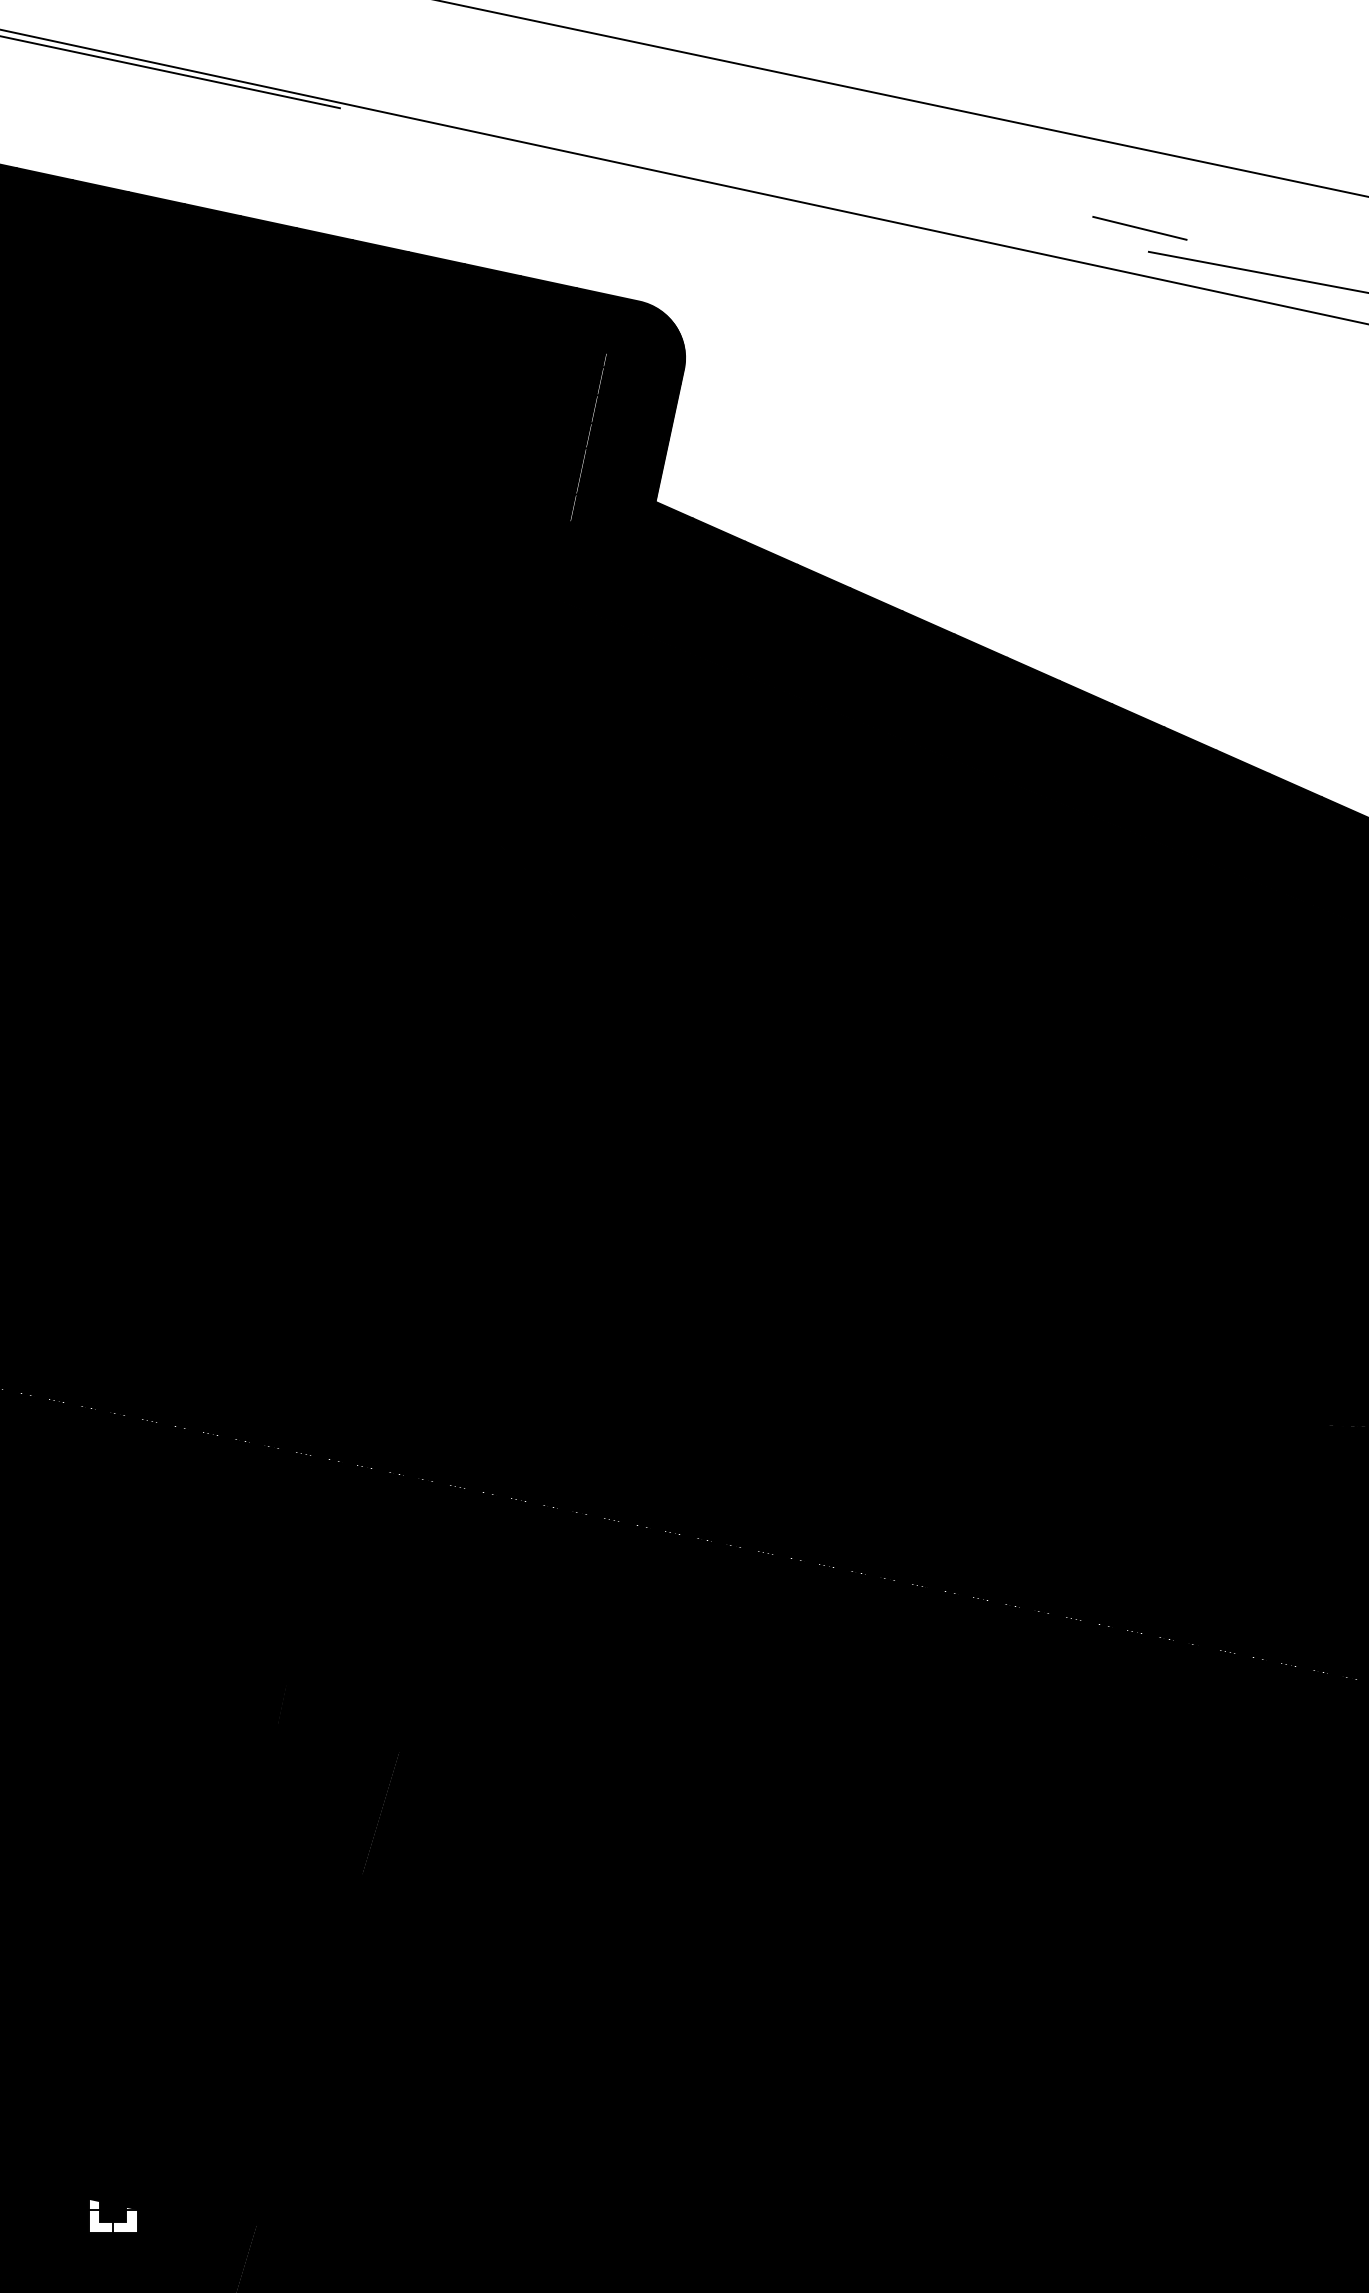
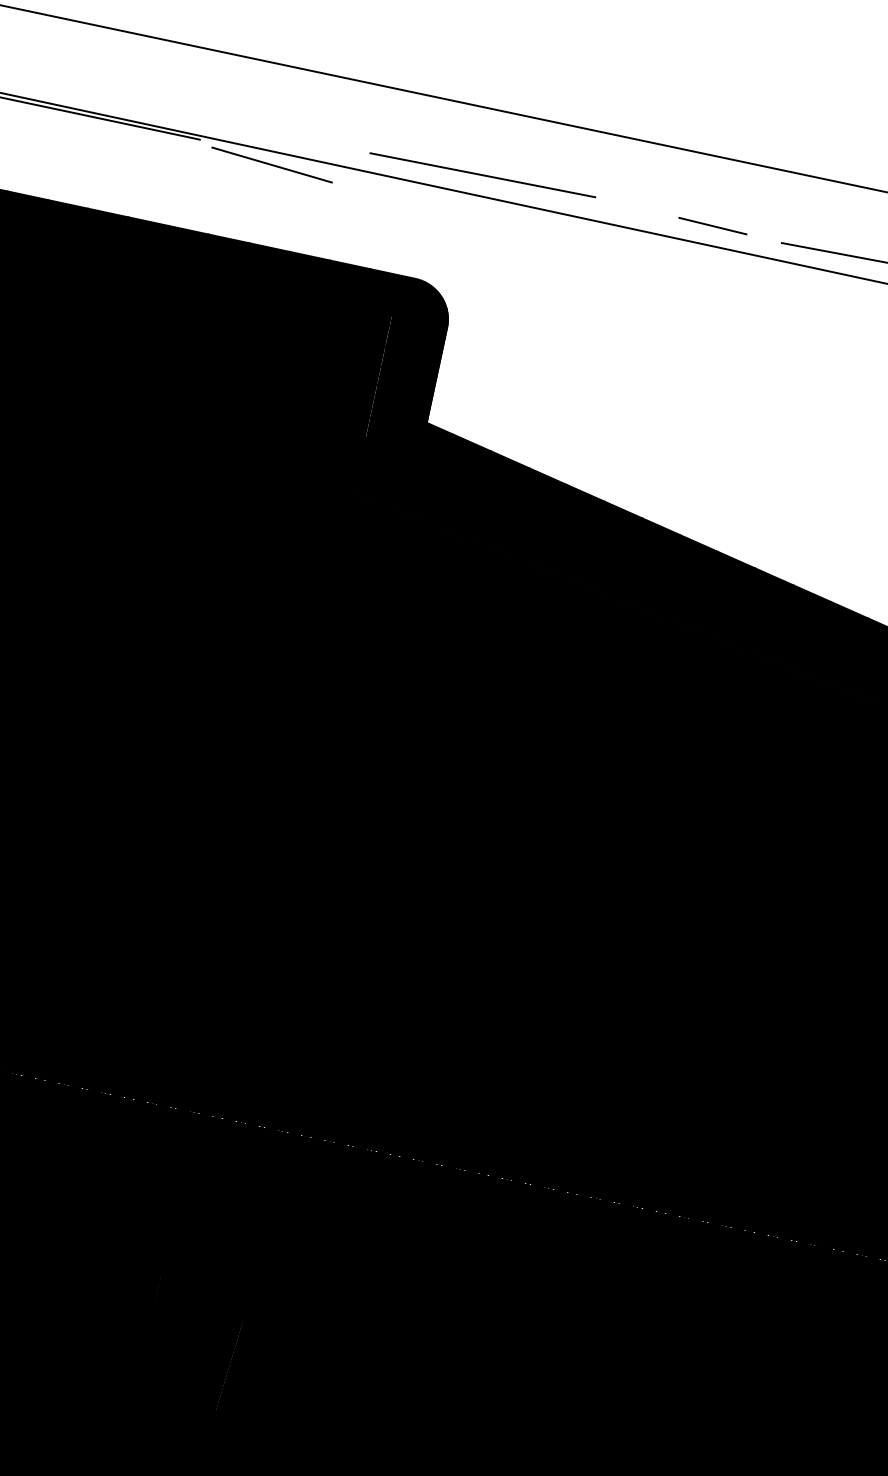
line: (440, 143) -> (272, 165), added
line: (733, 157) -> (483, 175), added
line: (1139, 228) -> (712, 226), moved

